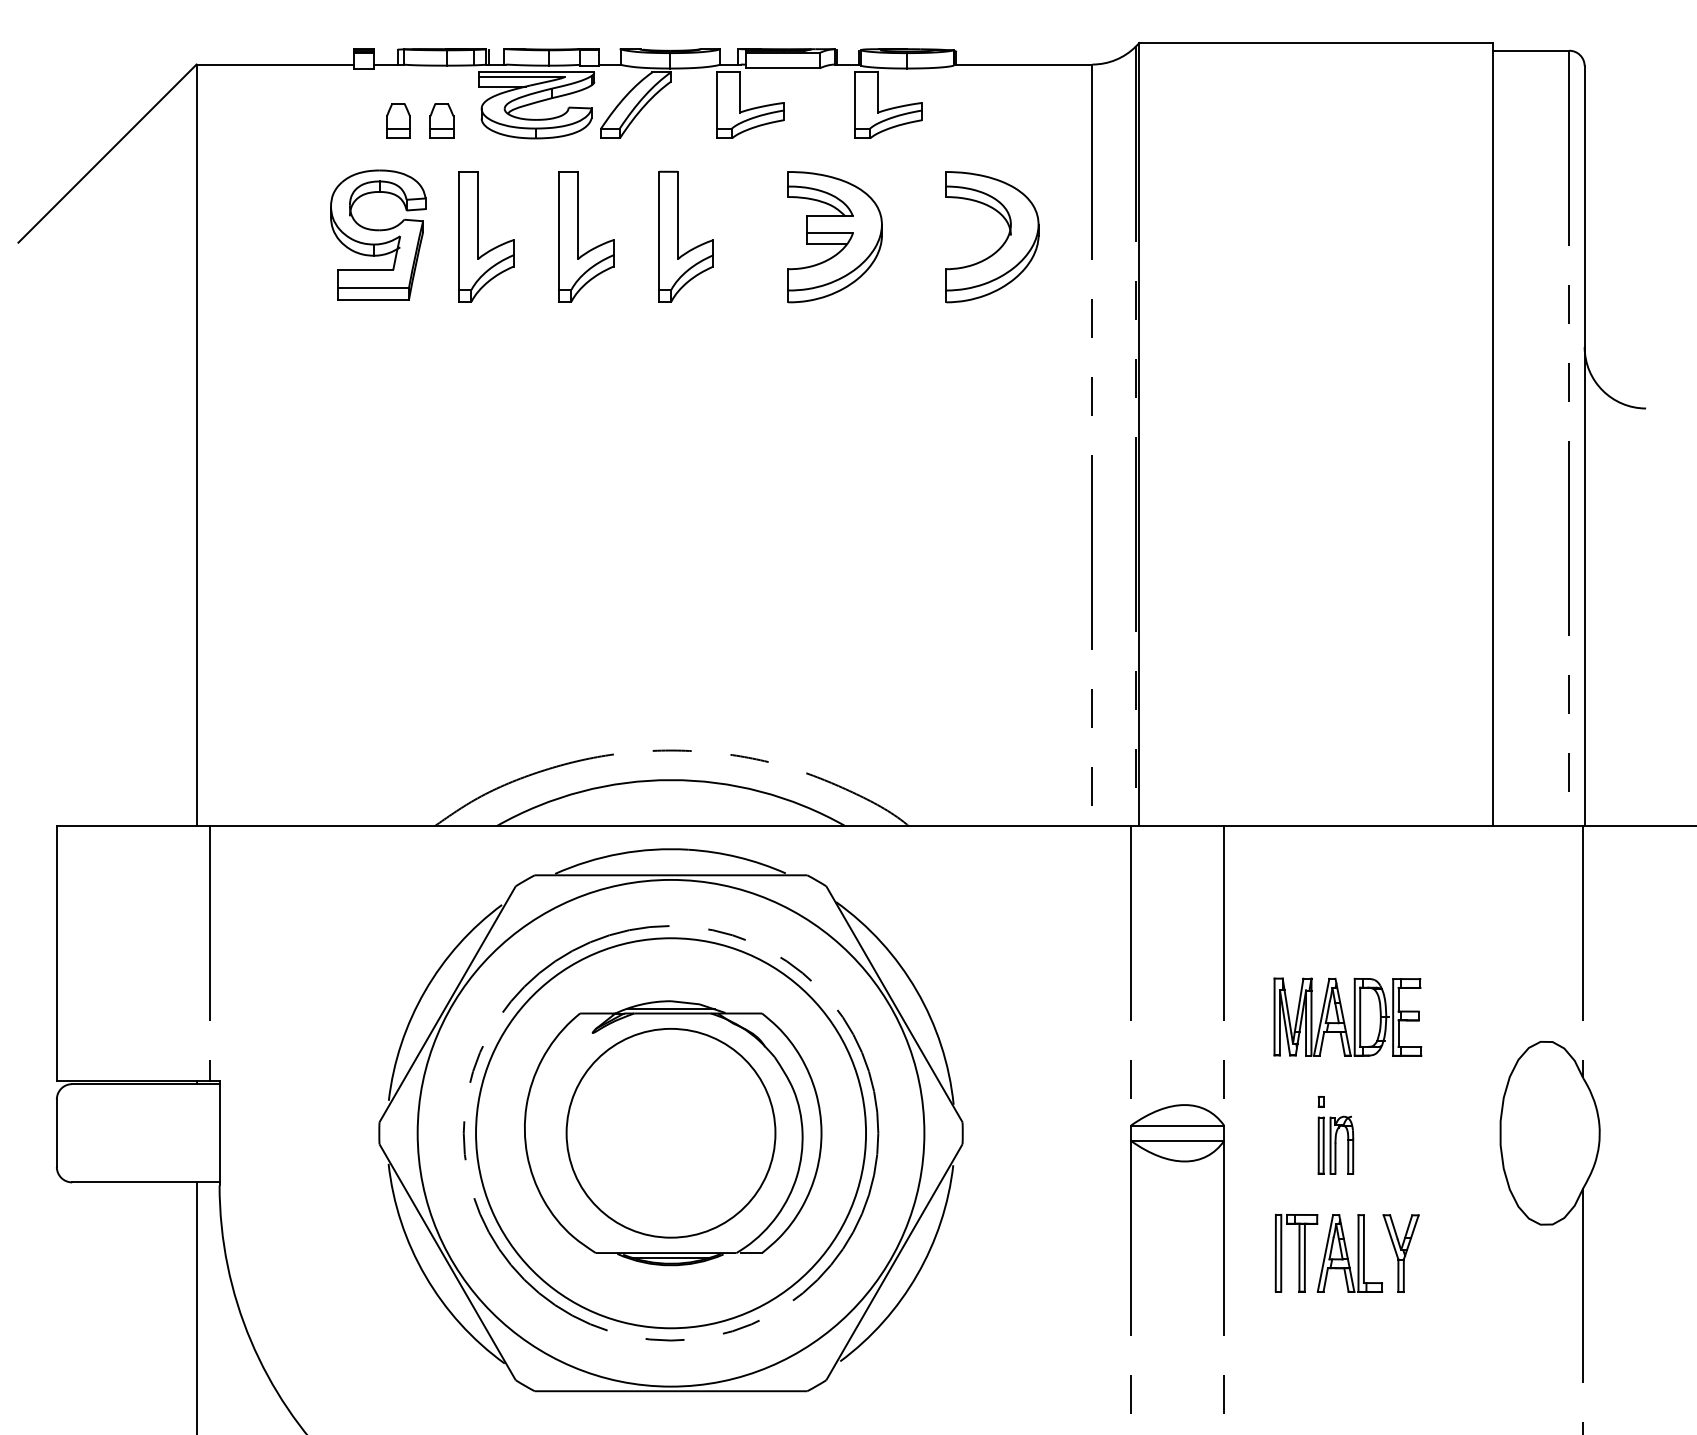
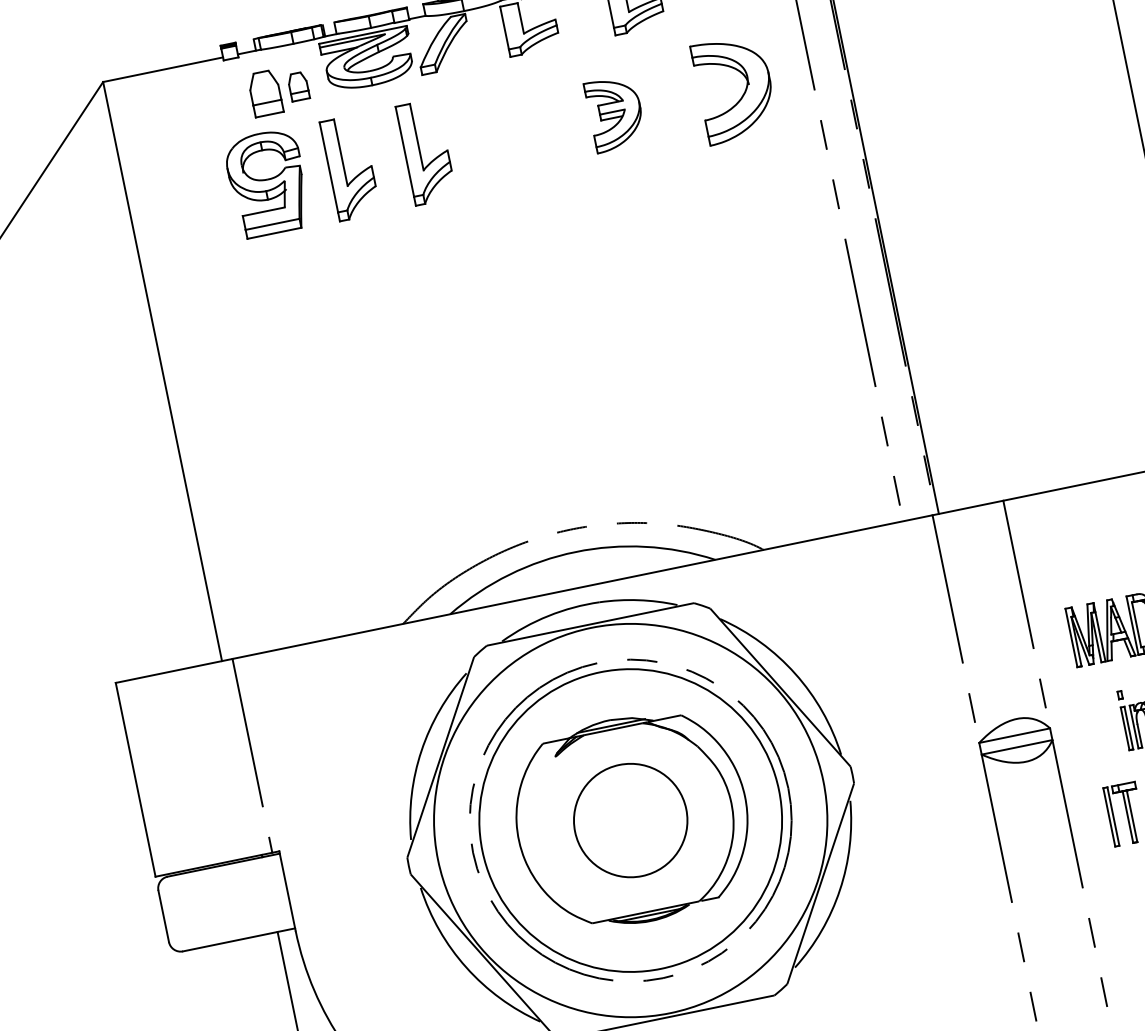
part: (398, 120) -> (265, 93), size x1.6
part: (678, 236) -> (496, 137), removed
part: (834, 237) -> (615, 113), size x0.7
circle: (670, 1132) -> (630, 820), size x0.7

